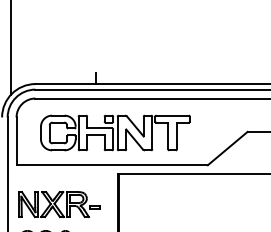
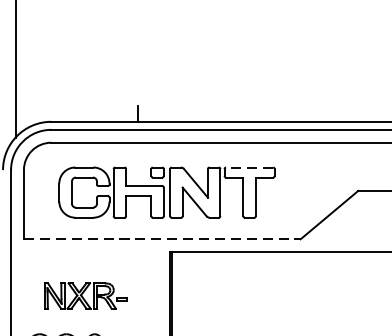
line: (172, 115) -> (249, 167), solid -> dashed
line: (112, 165) -> (162, 239), solid -> dashed
part: (59, 204) -> (86, 296), size x0.7

